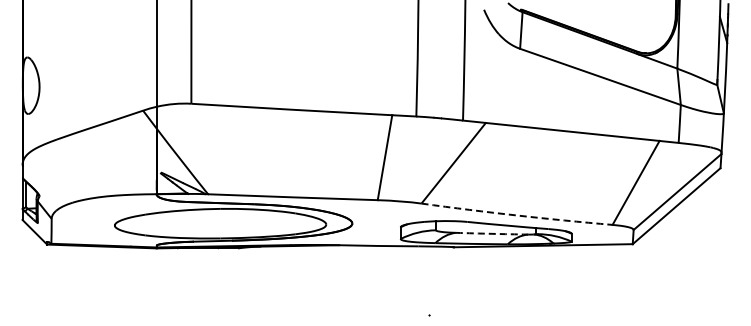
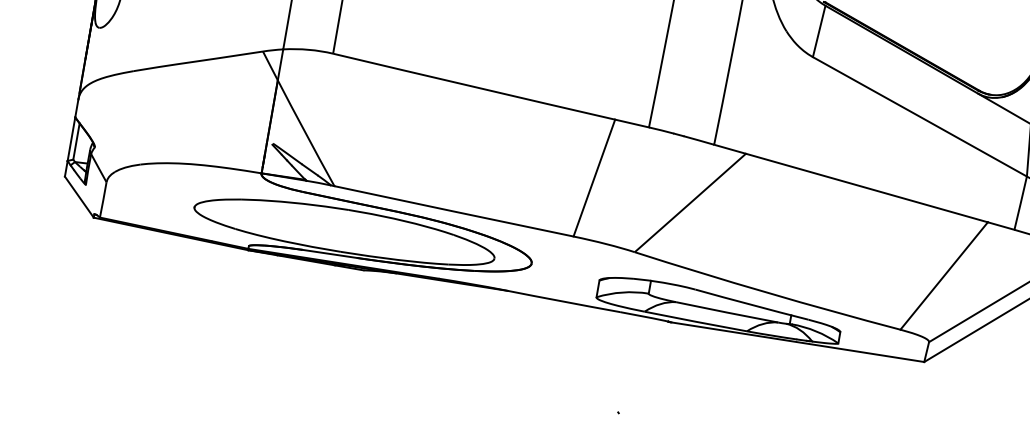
arc: (516, 215) -> (766, 292), dashed -> solid
arc: (491, 233) -> (726, 311), dashed -> solid

